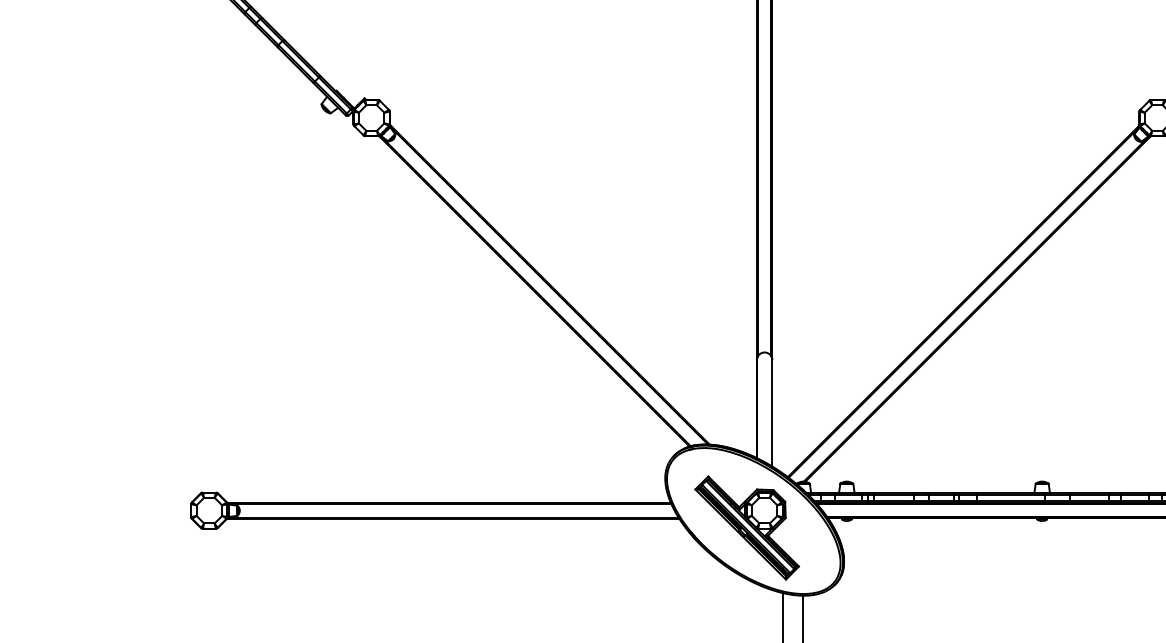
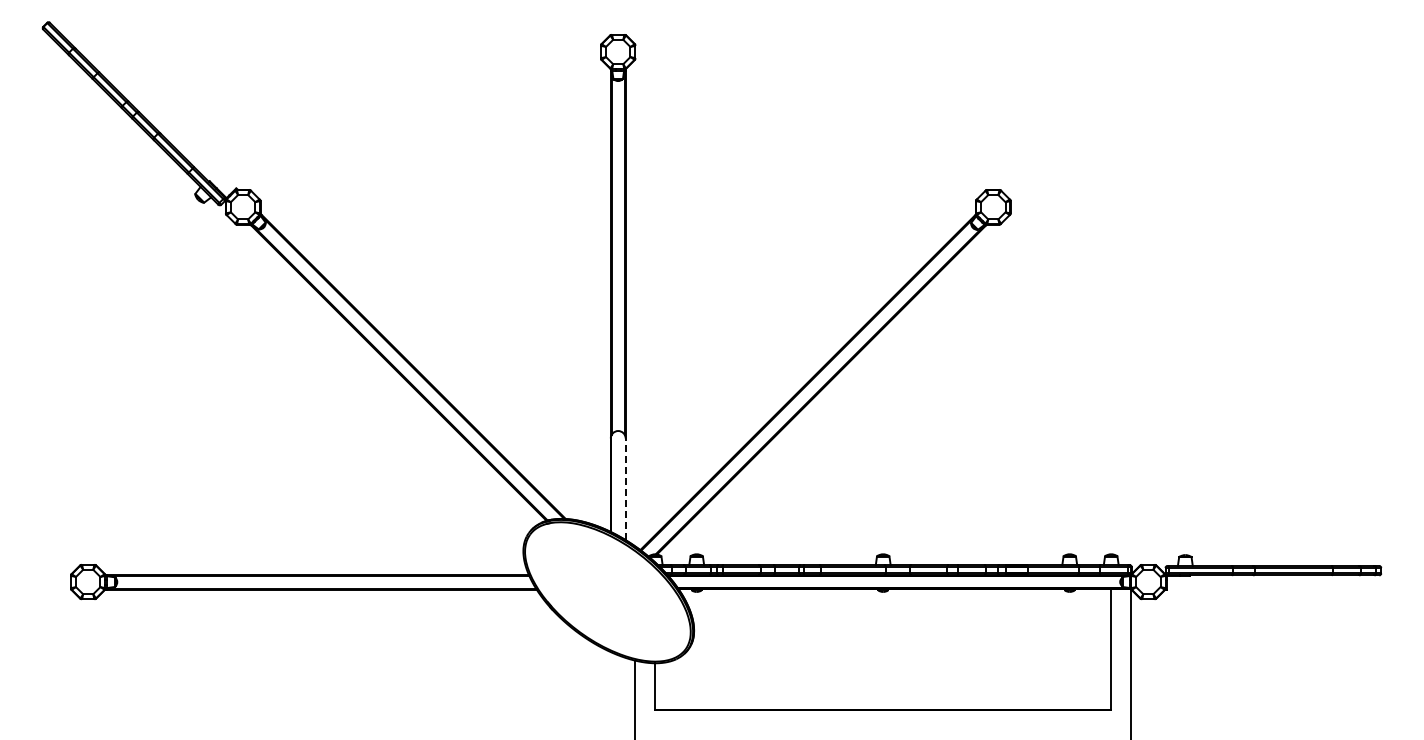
line: (772, 413) -> (625, 489), solid -> dashed
part: (747, 527) -> (601, 598), removed

